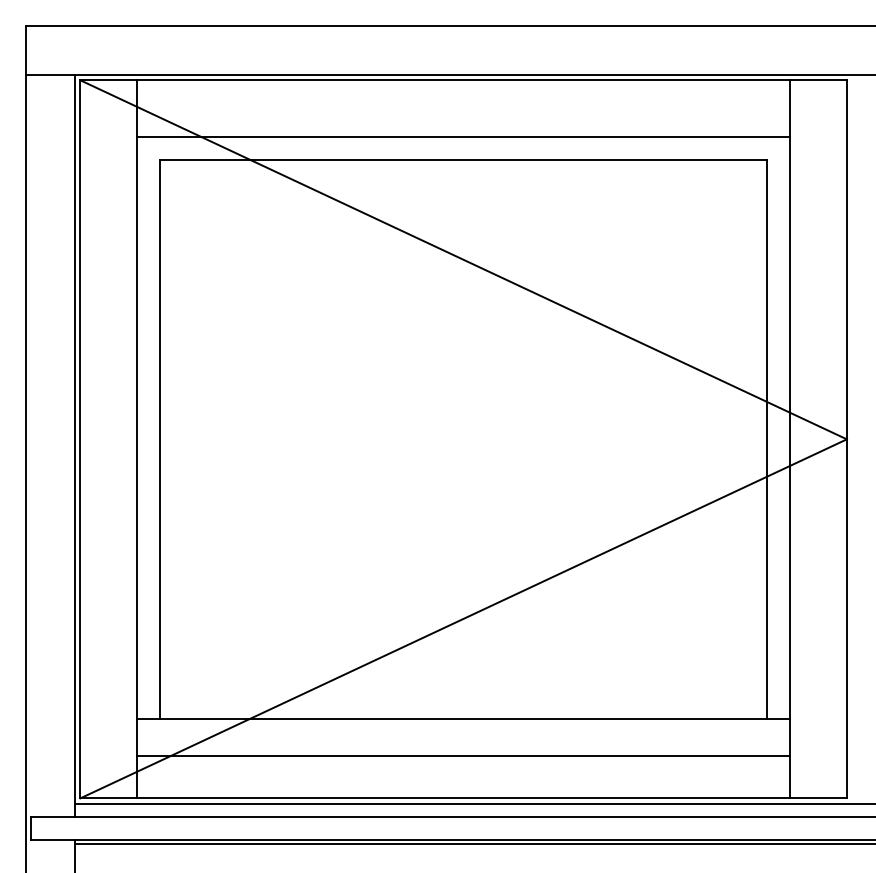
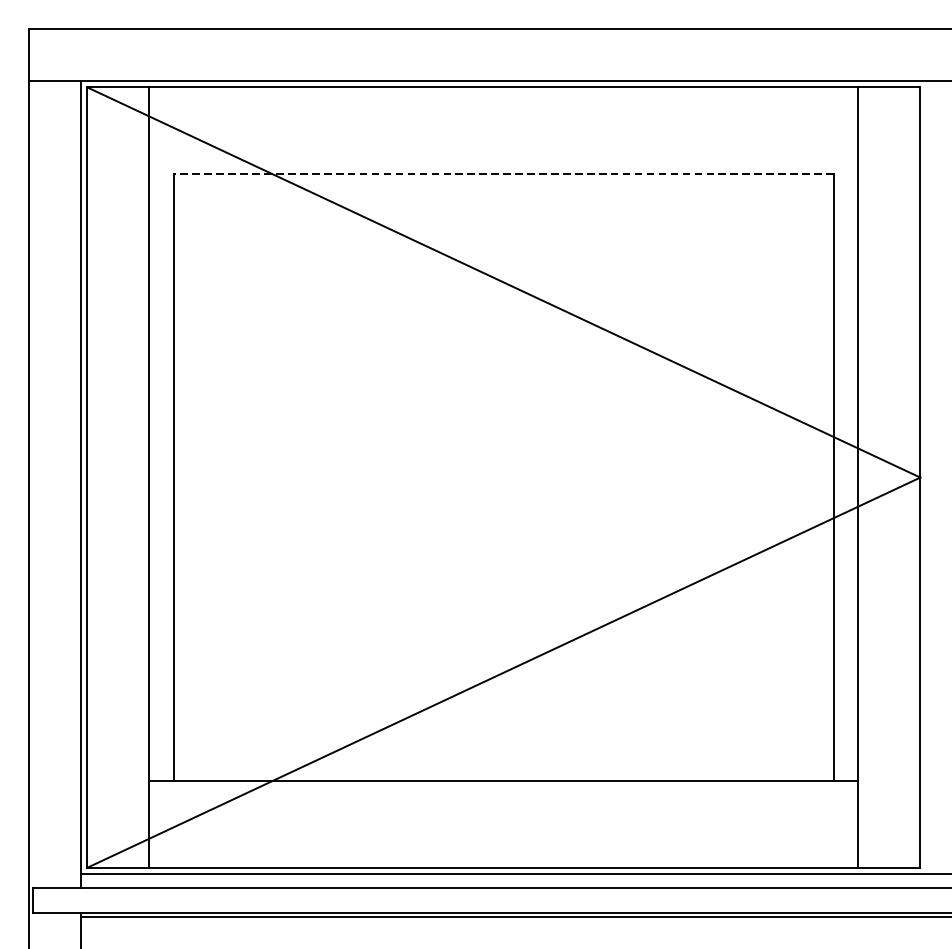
line: (463, 137) -> (503, 149), removed
line: (463, 160) -> (503, 174), solid -> dashed
line: (463, 755) -> (503, 821), removed

